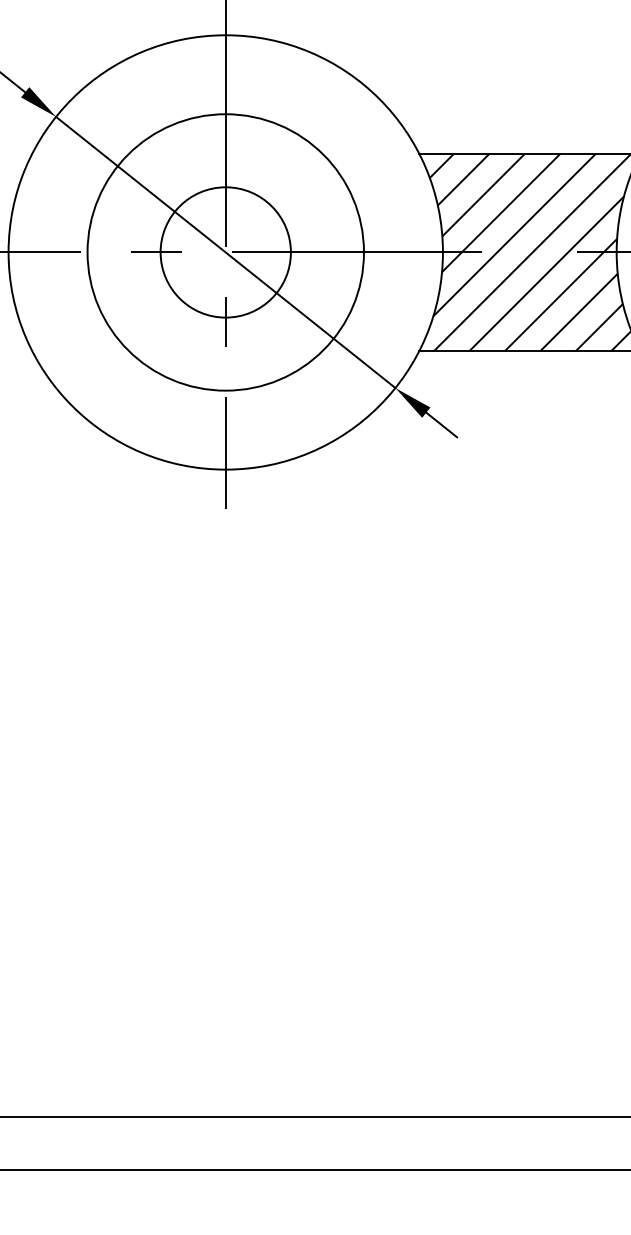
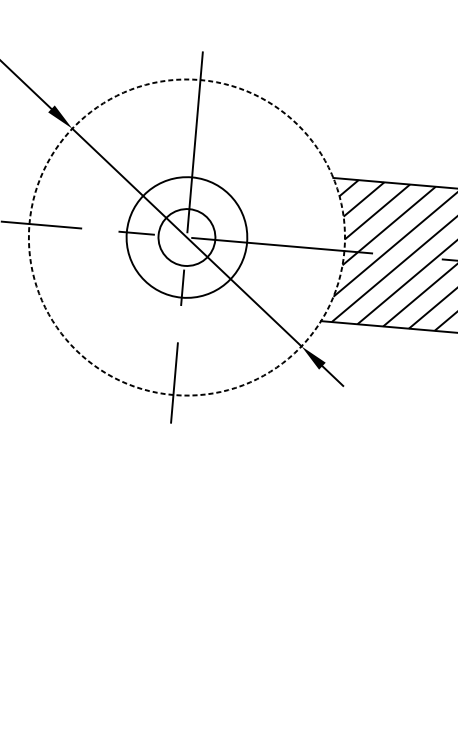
circle: (225, 252) -> (186, 237), size x0.6
circle: (225, 252) -> (186, 237), size x0.6
circle: (225, 252) -> (186, 237), solid -> dashed

